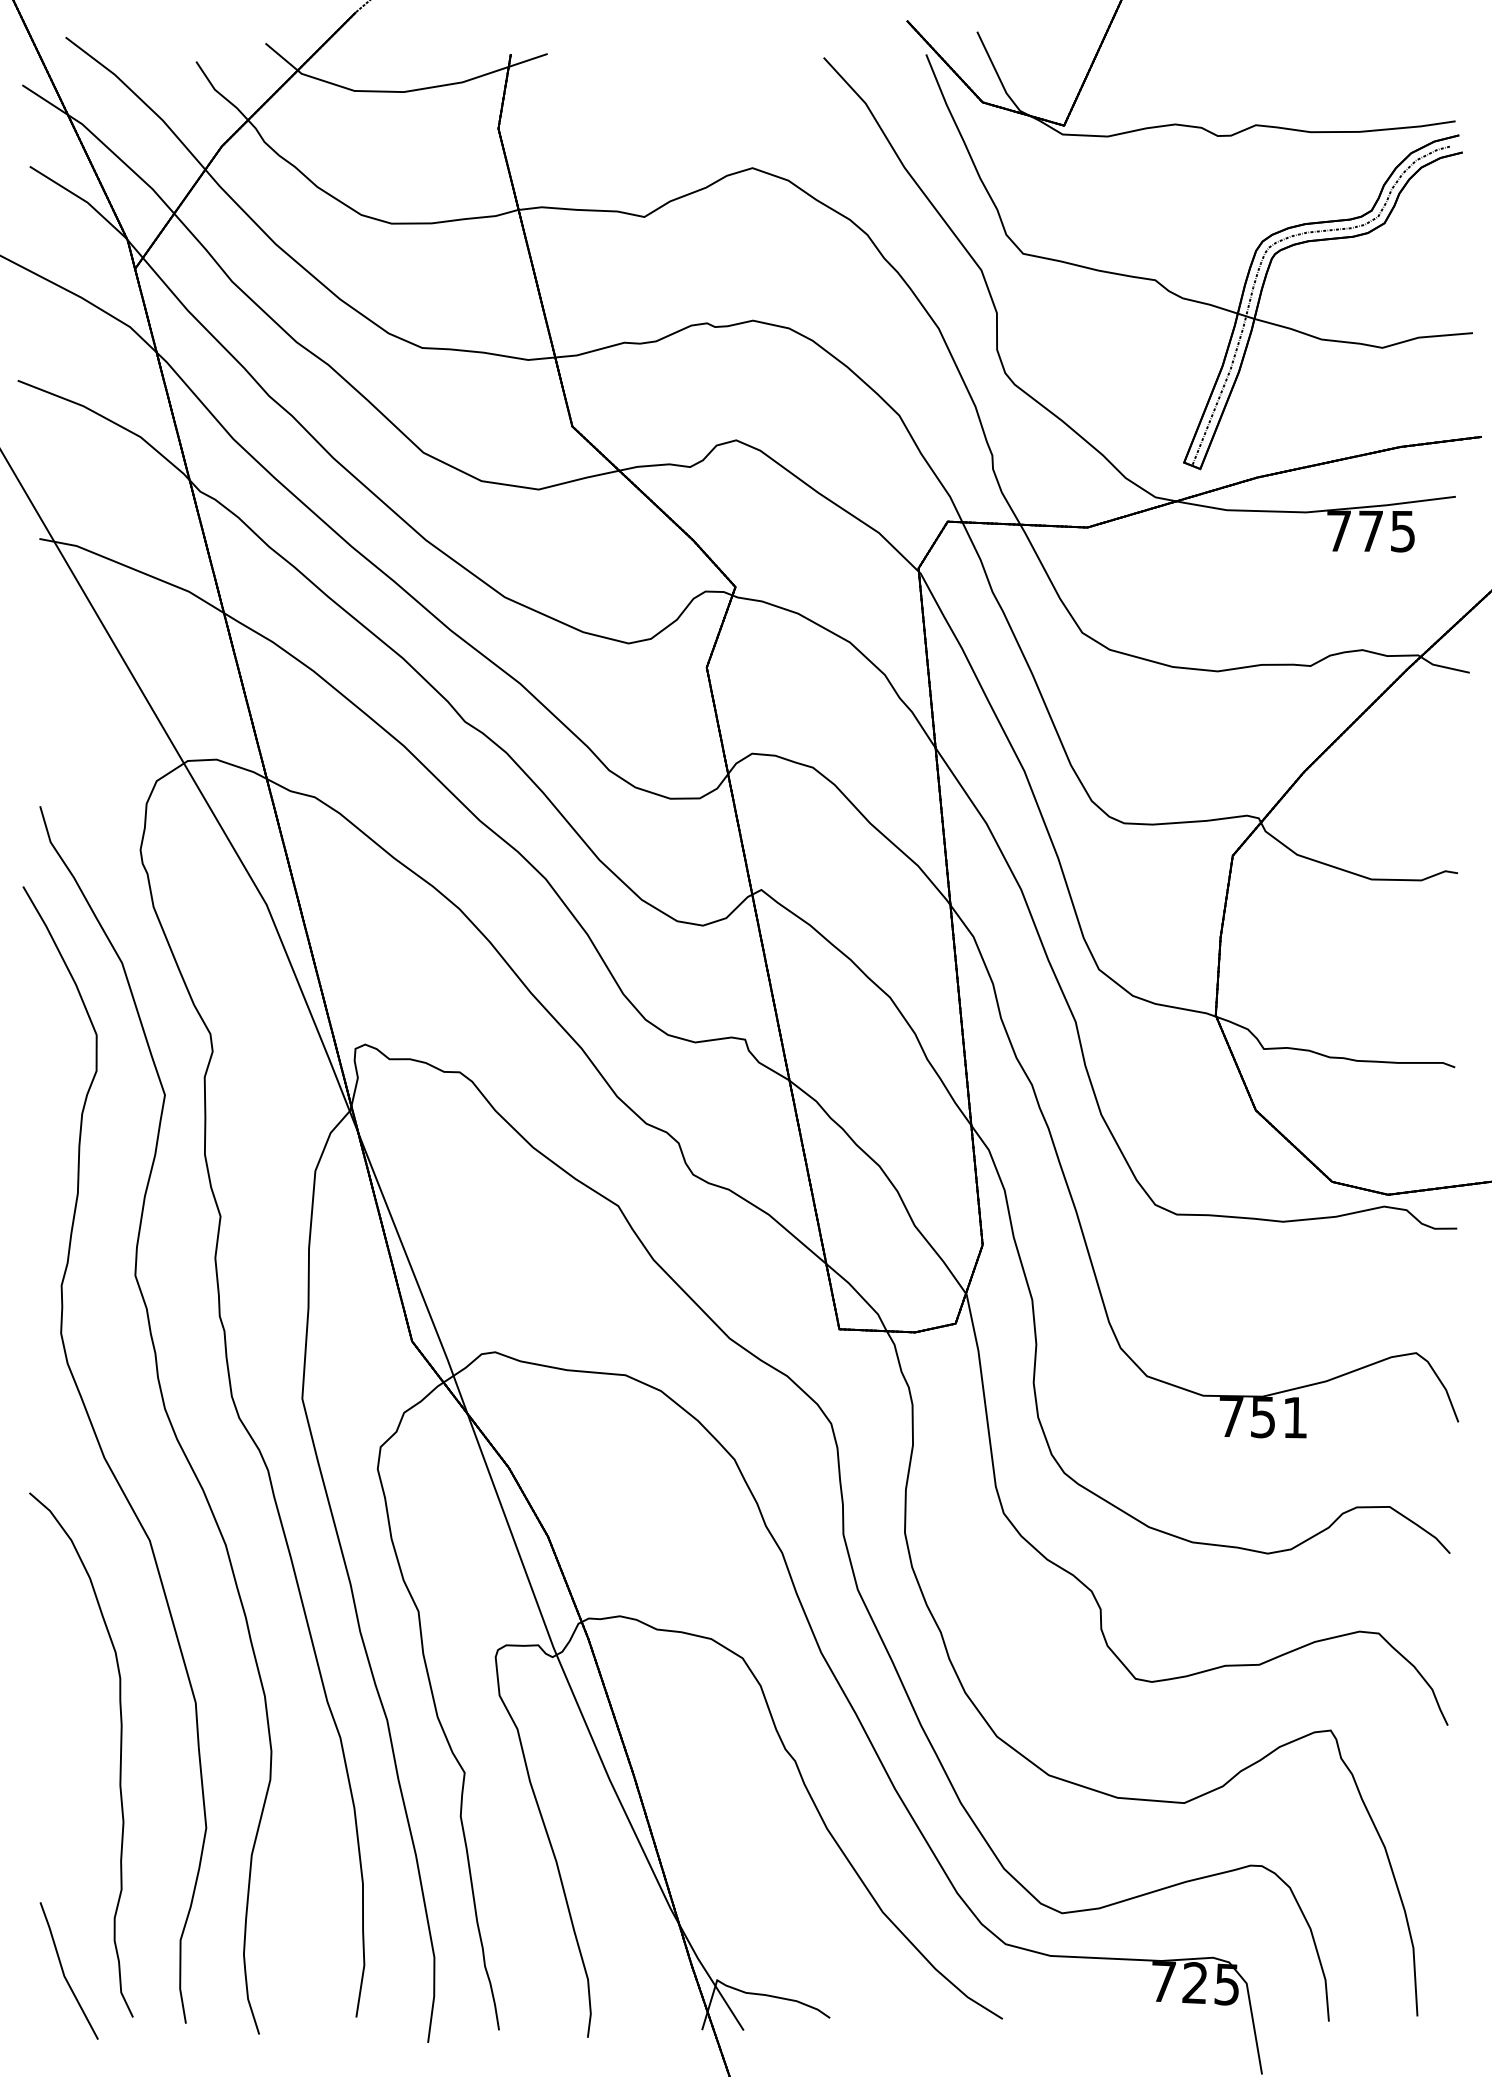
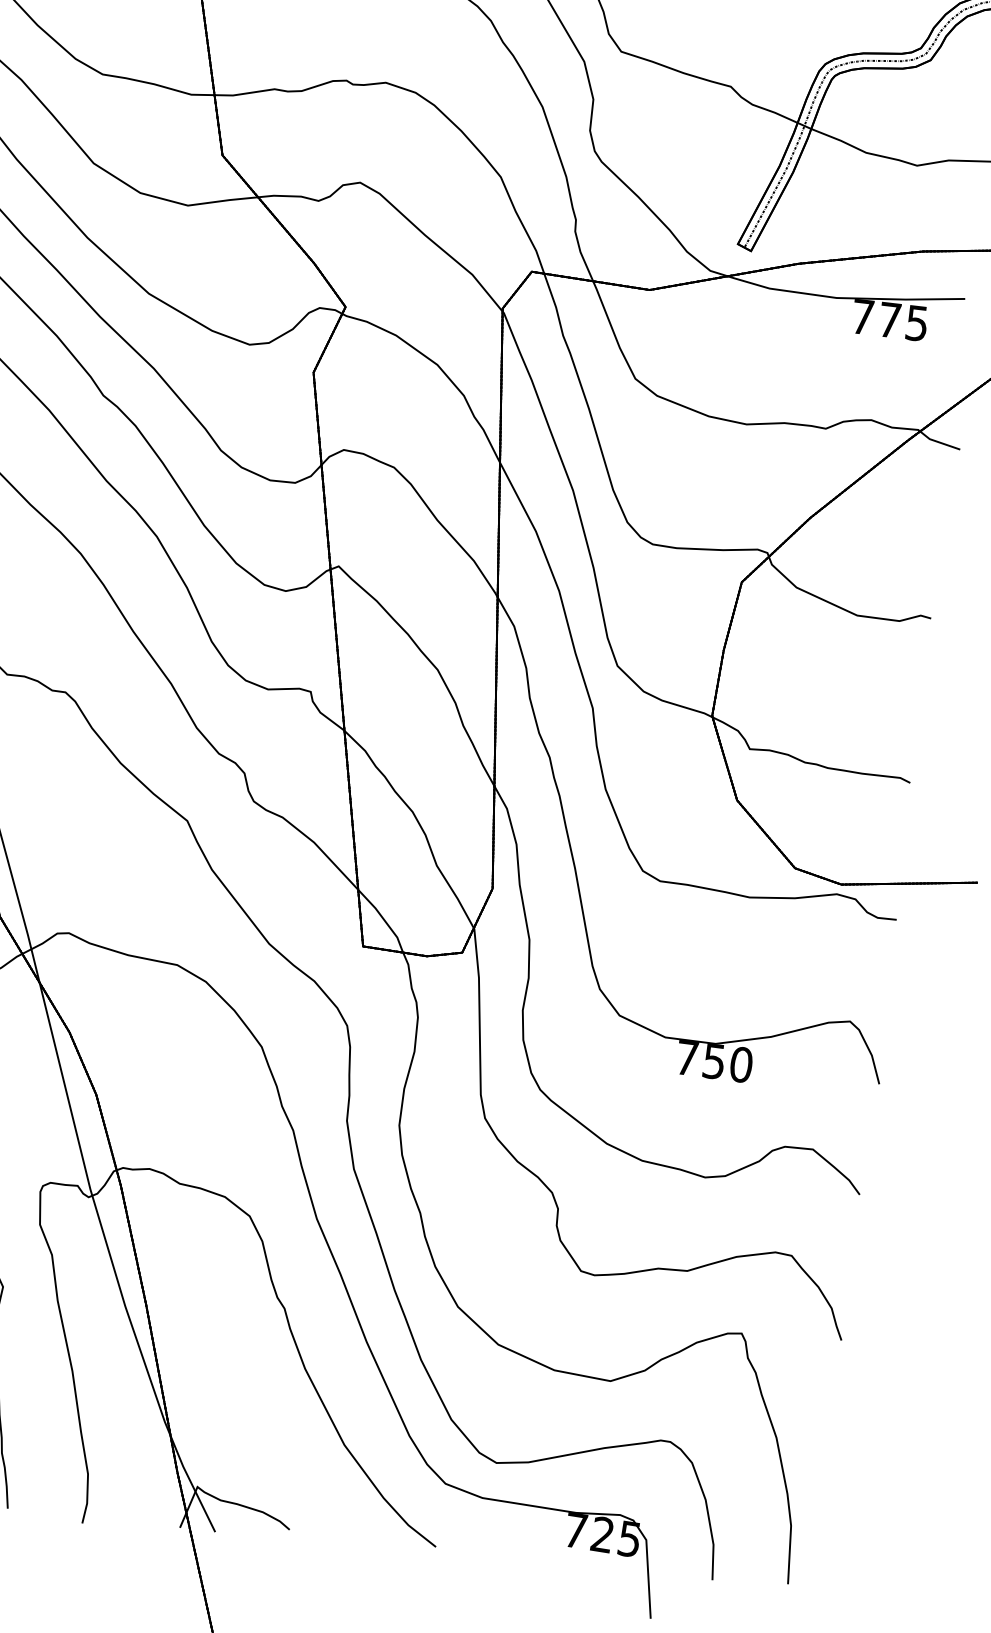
text: (1294, 1417) -> (740, 1064), 751 -> 750

